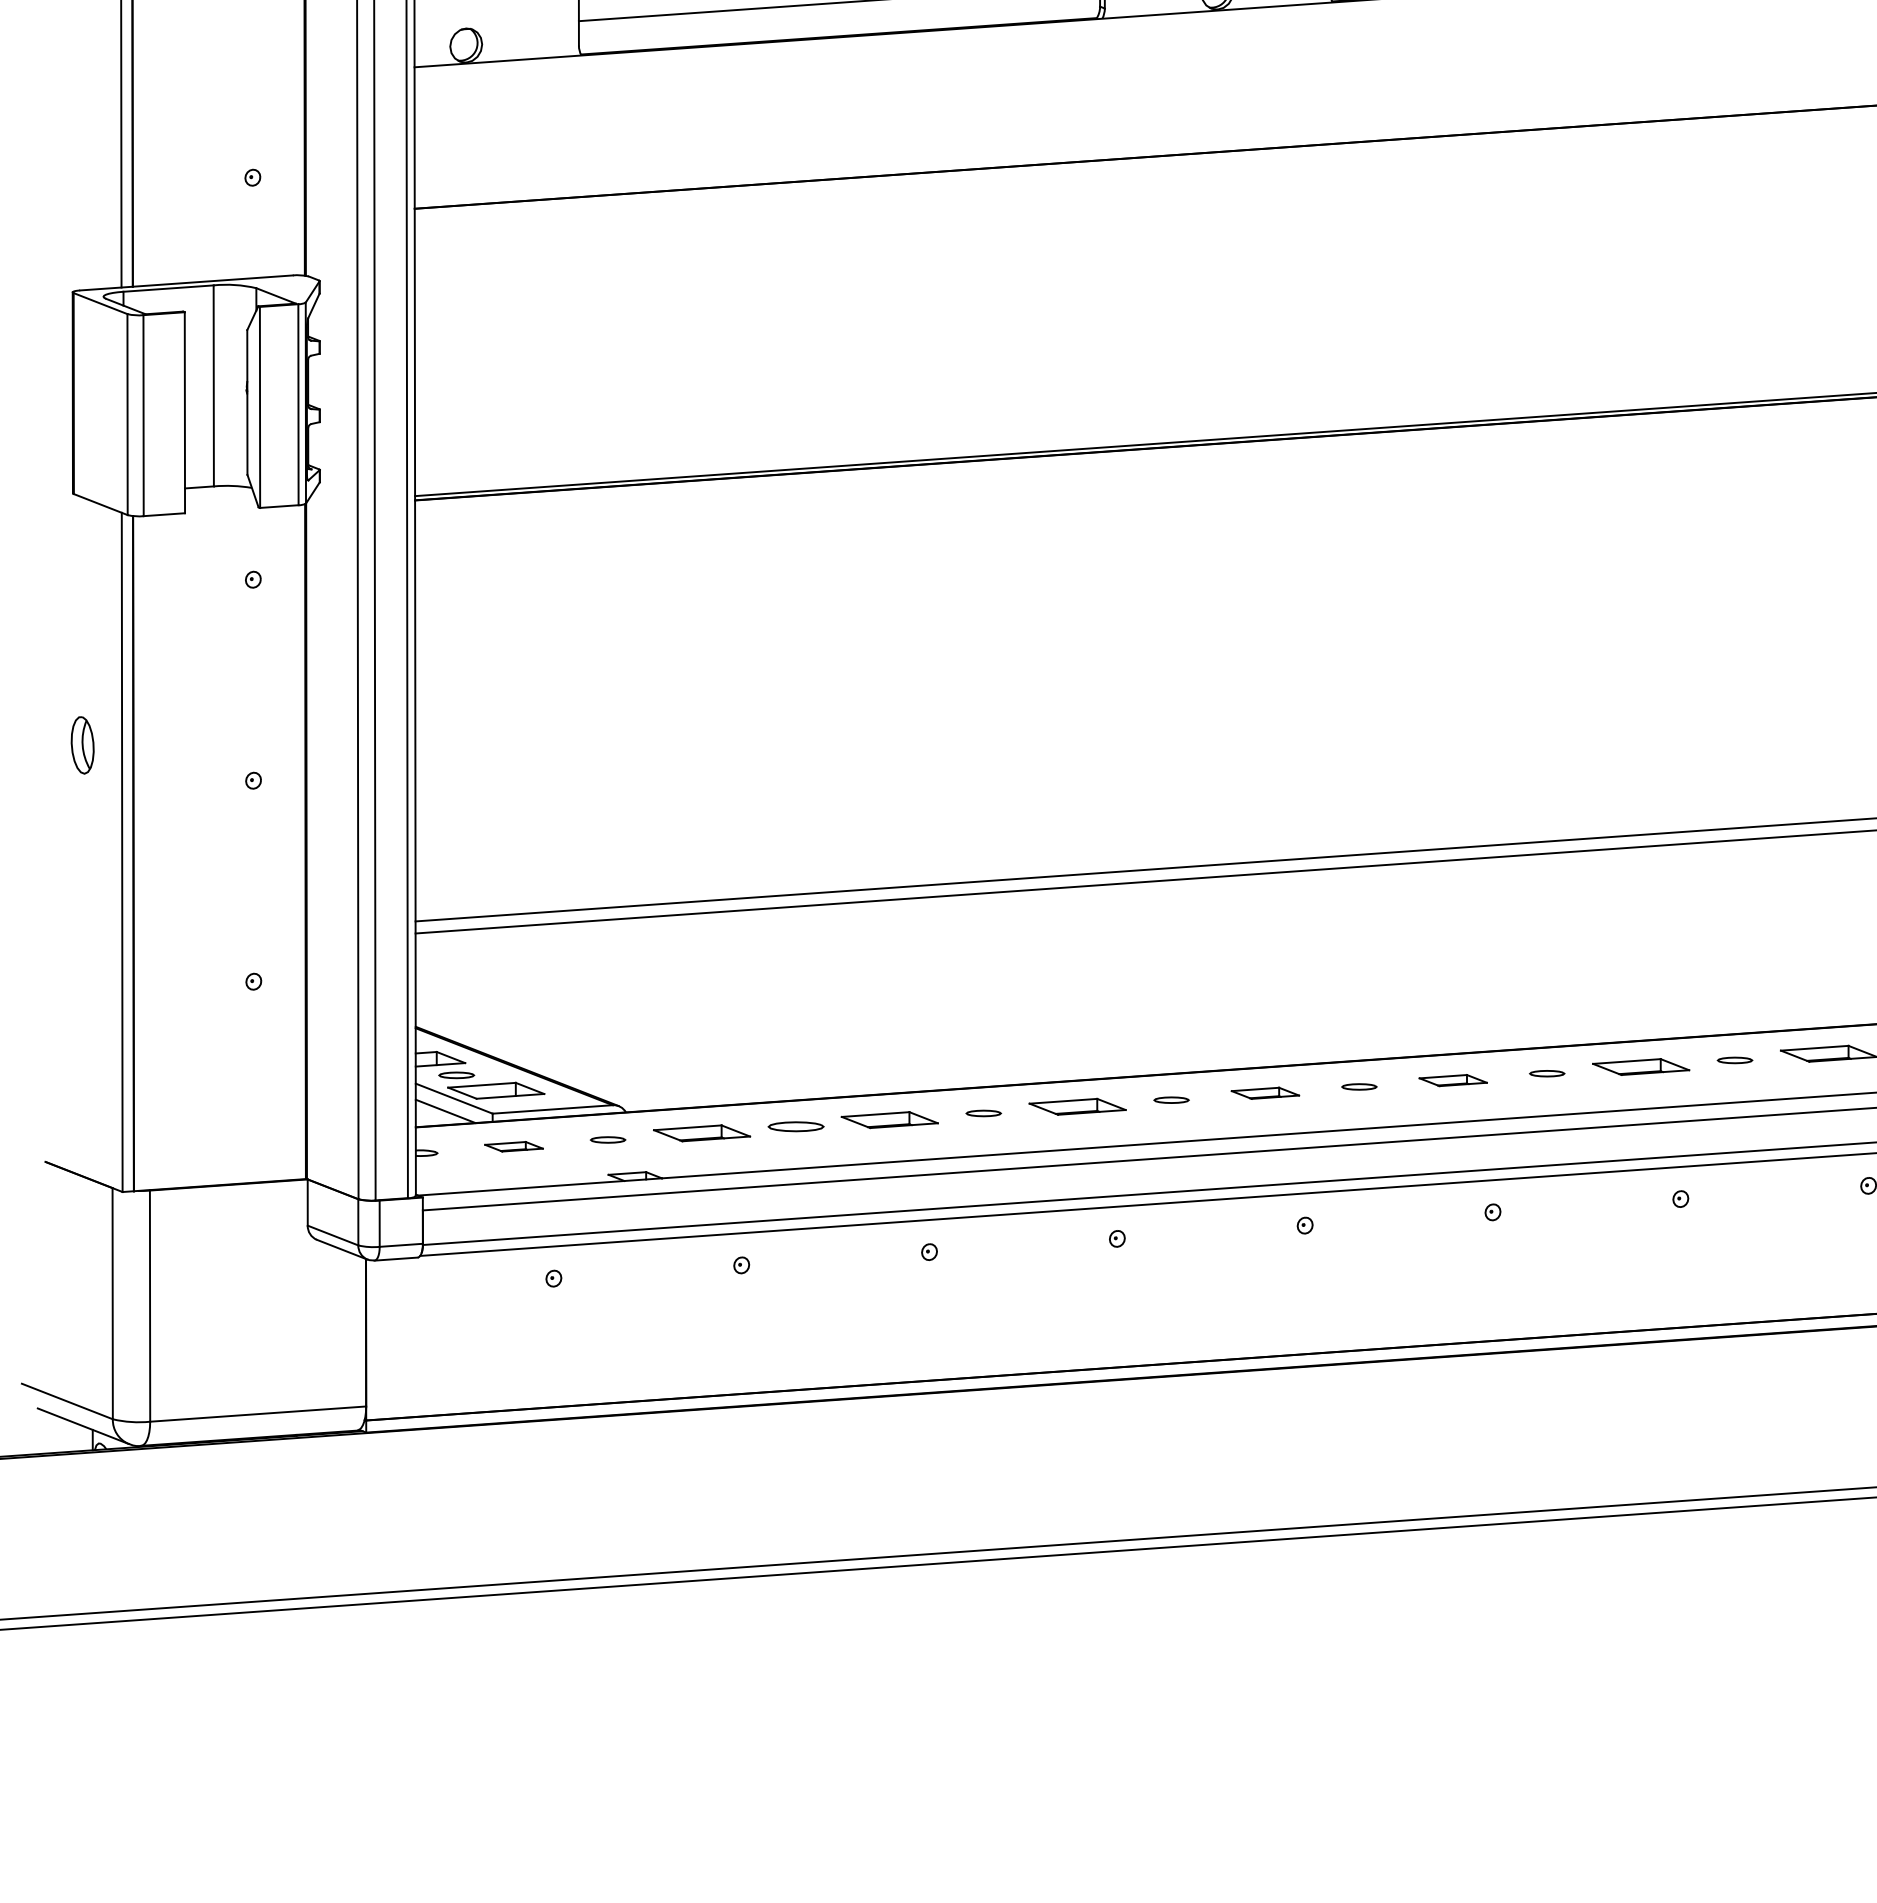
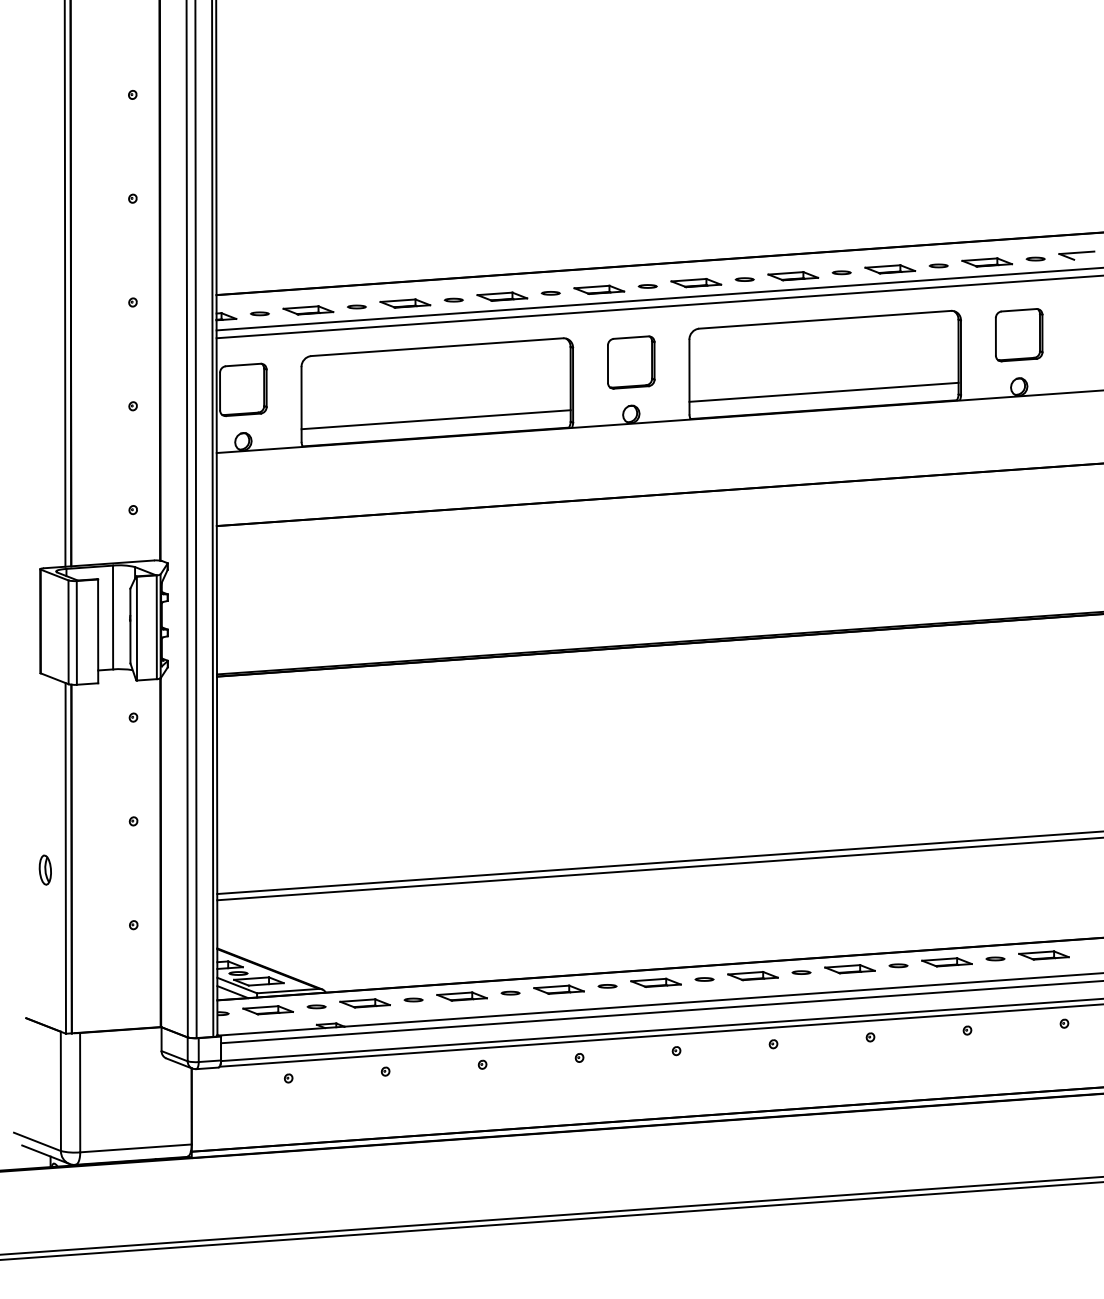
part: (80, 744) -> (44, 869), moved
part: (1452, 1081) -> (752, 976), size x1.43
part: (1264, 1092) -> (655, 982), size x1.43
part: (795, 1125) -> (413, 999), size x0.62
part: (512, 1147) -> (267, 1010), size x1.67

